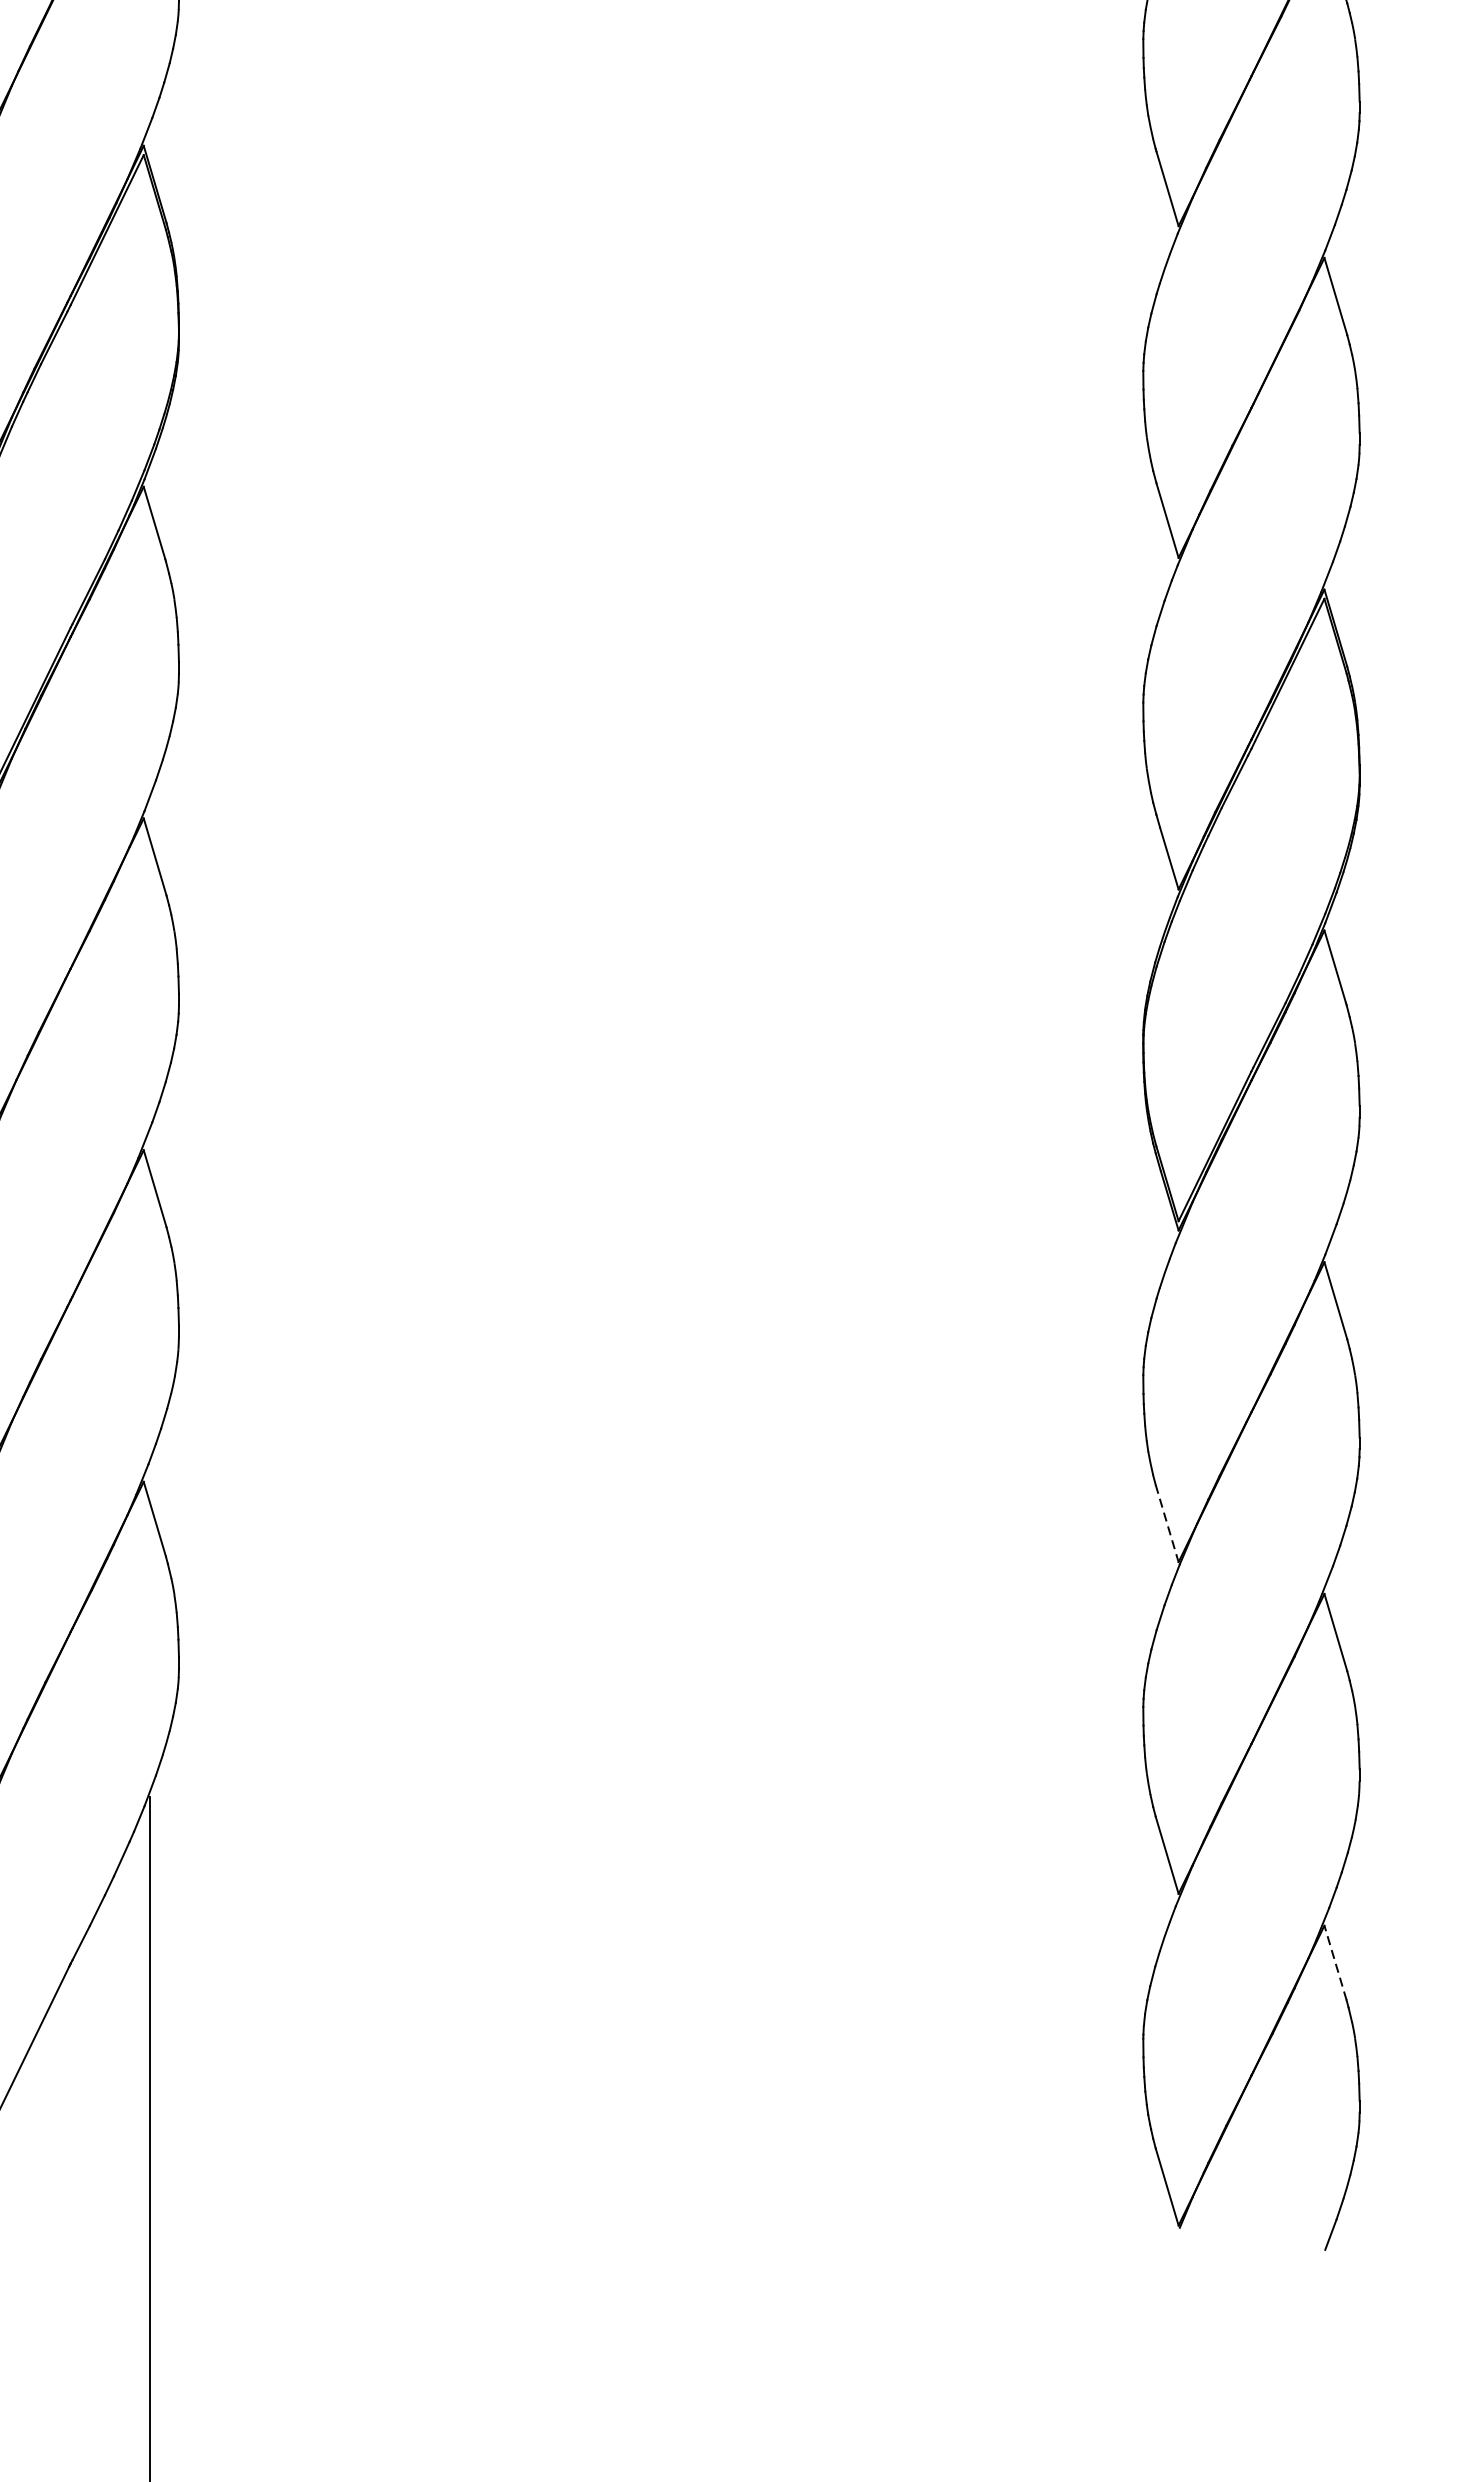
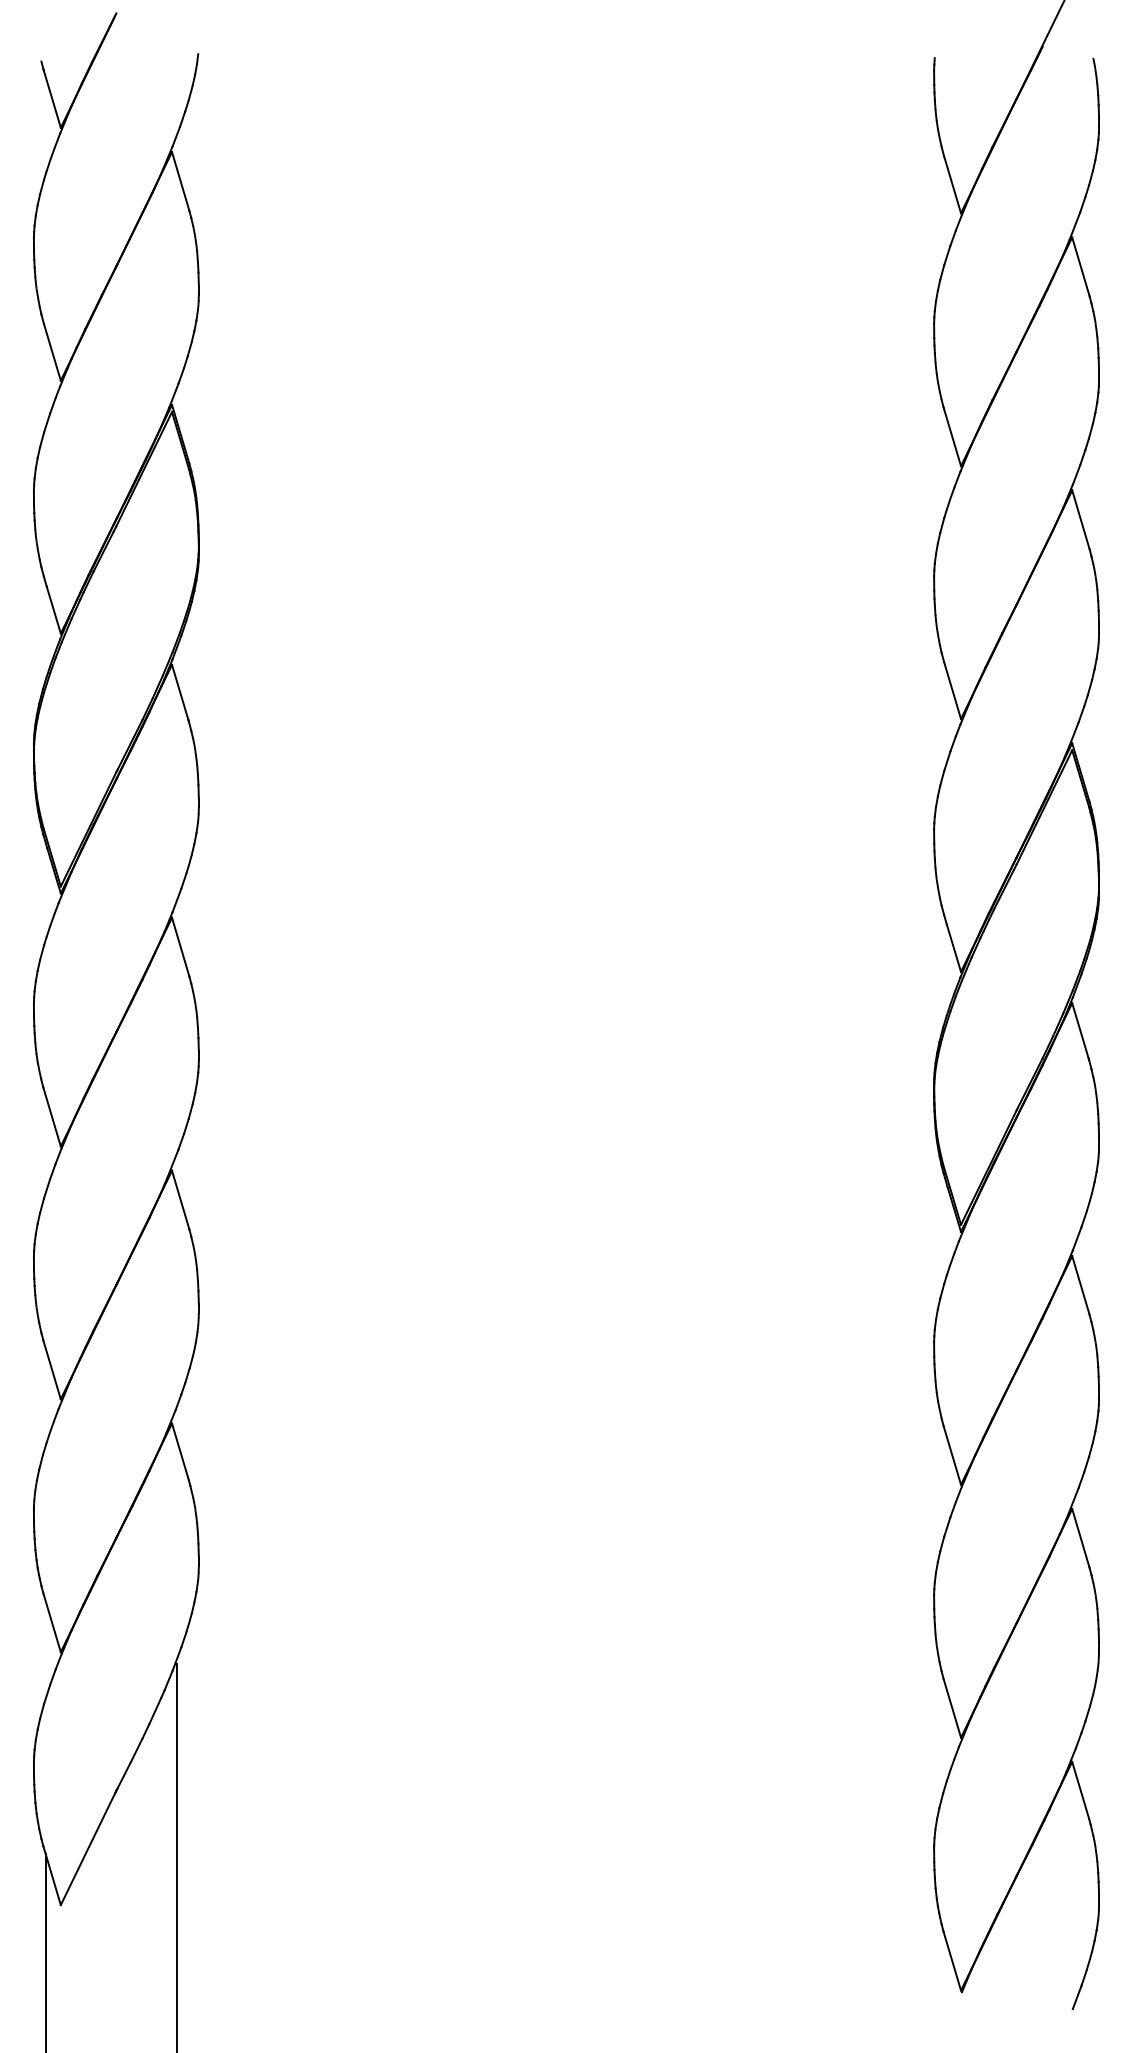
line: (1167, 1523) -> (952, 1455), dashed -> solid
line: (1335, 1963) -> (1080, 1790), dashed -> solid

